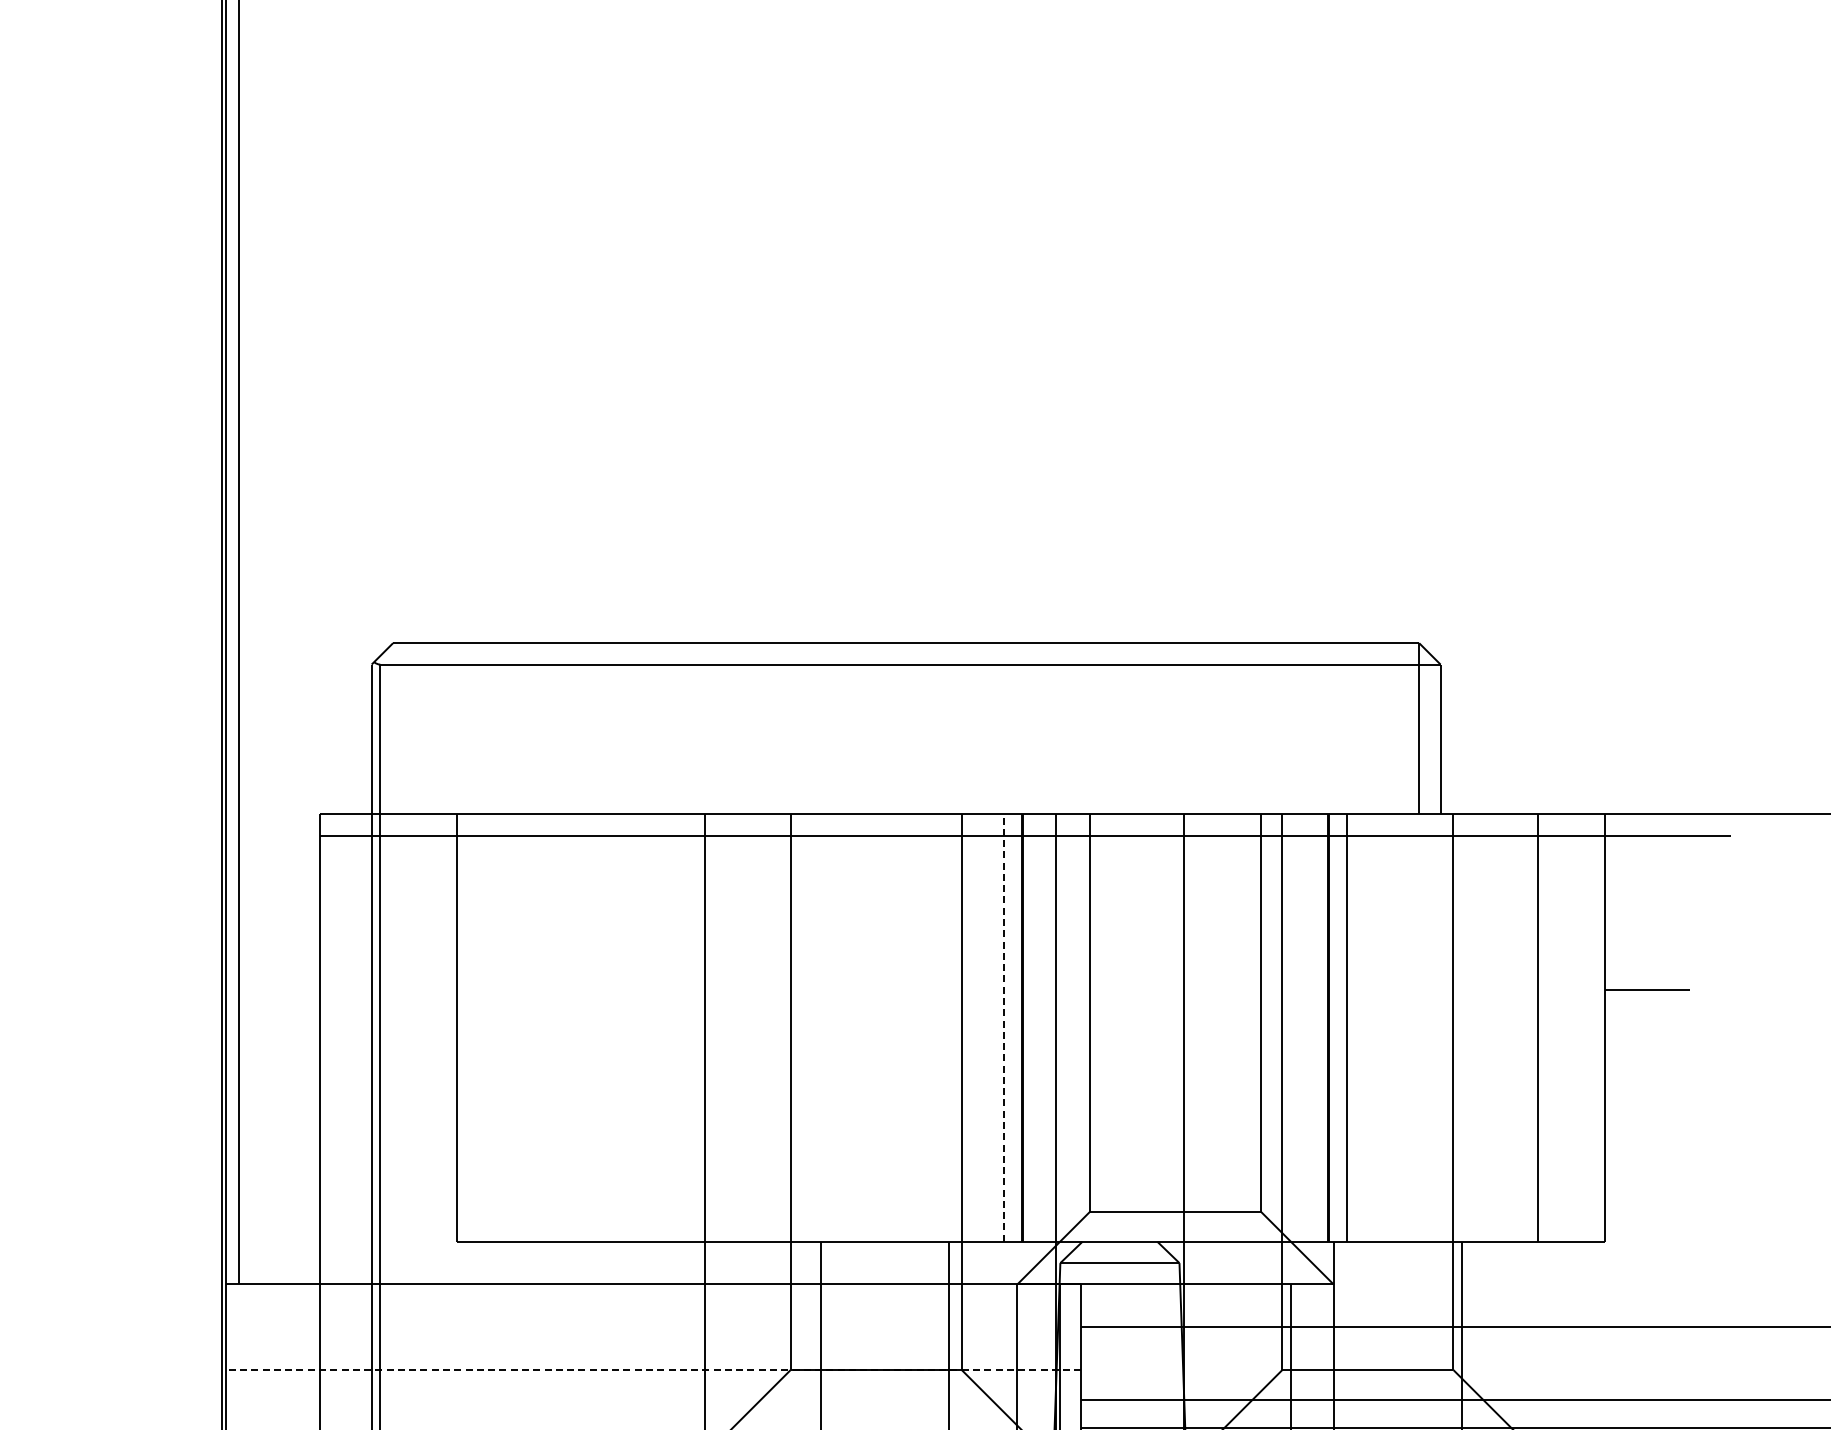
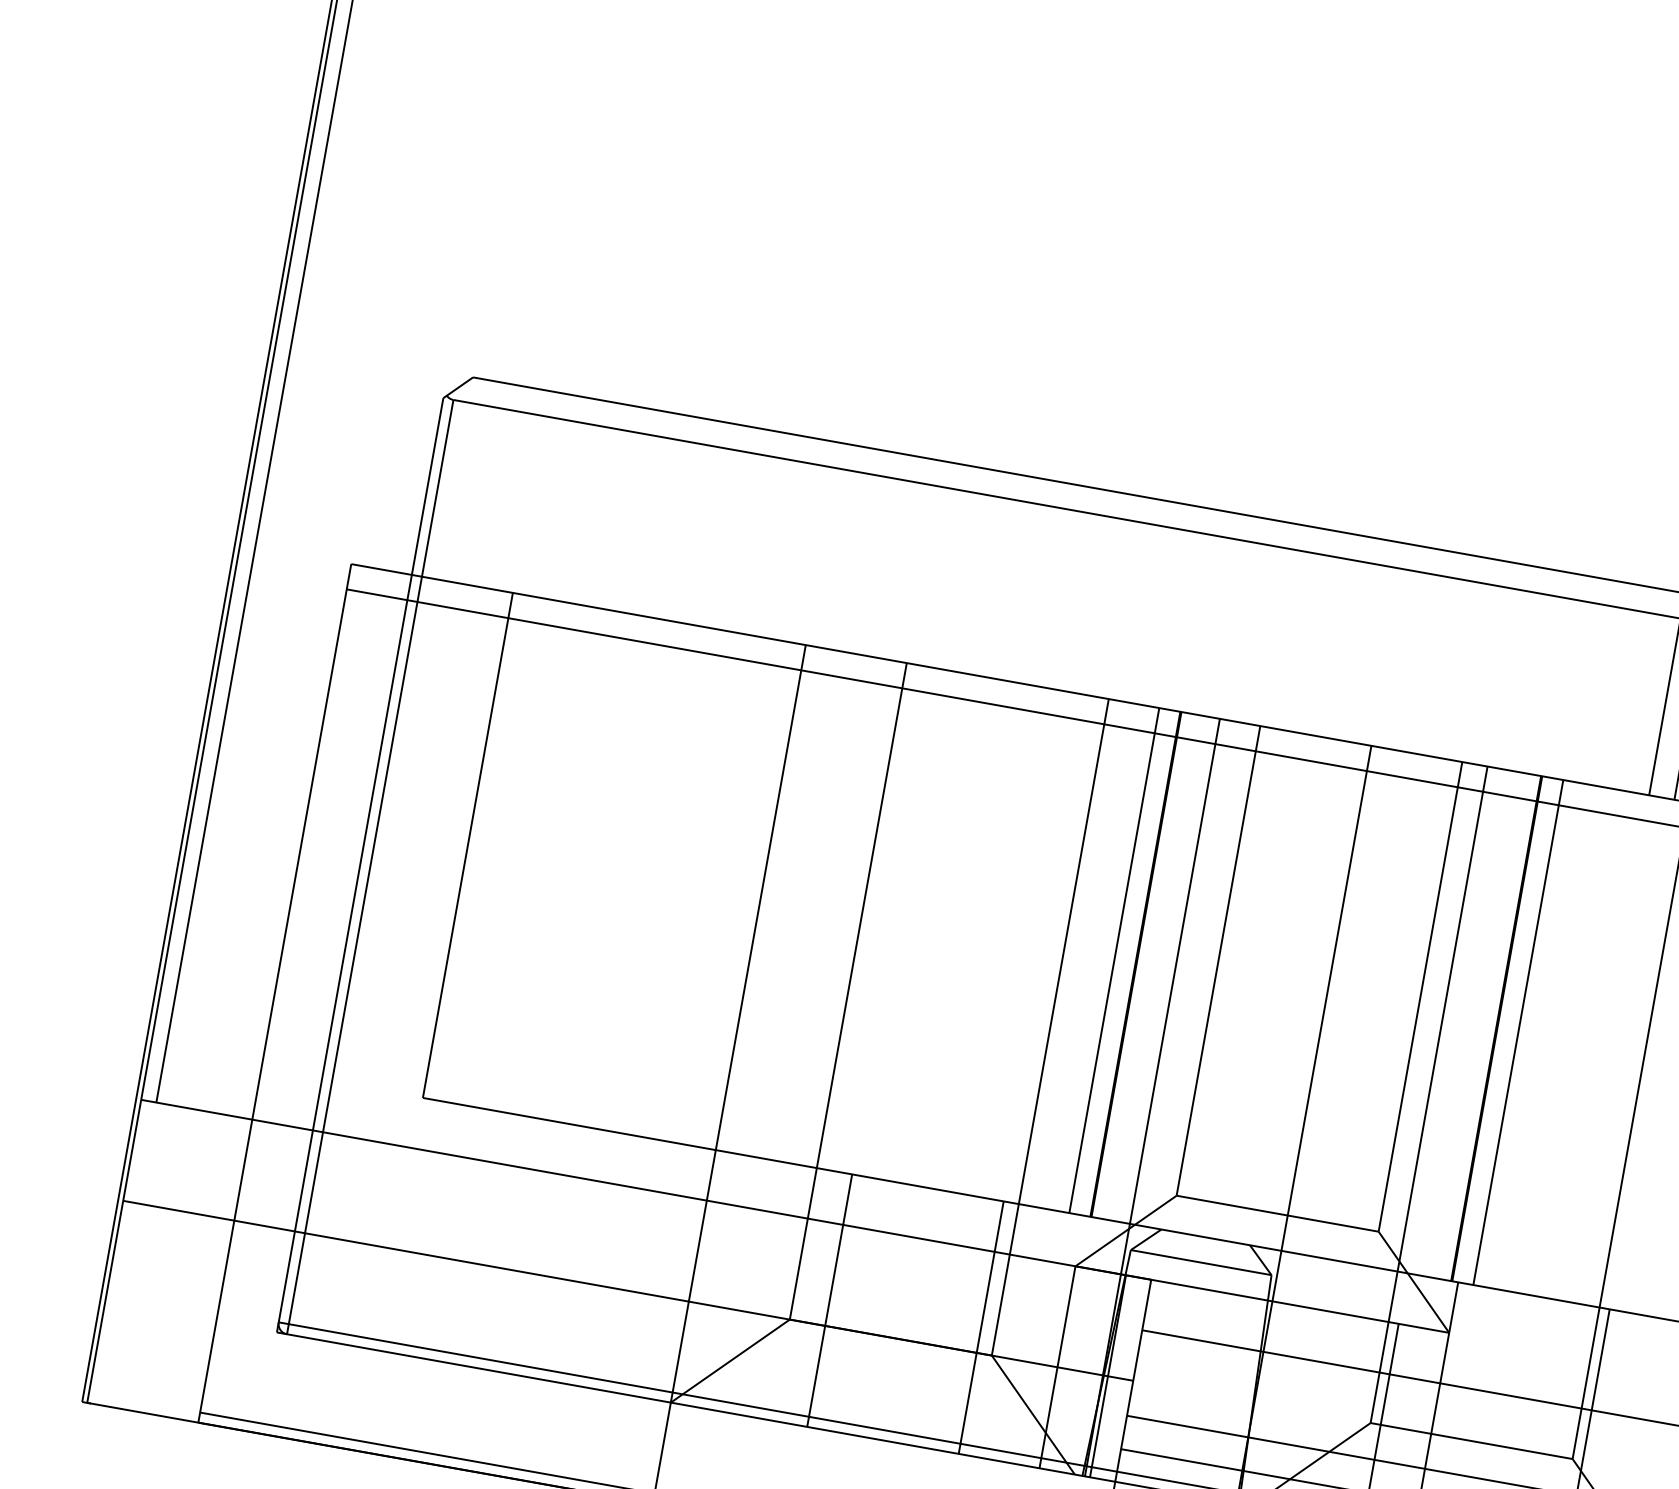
line: (1004, 1027) -> (1114, 960), dashed -> solid
line: (653, 1370) -> (627, 1291), dashed -> solid

